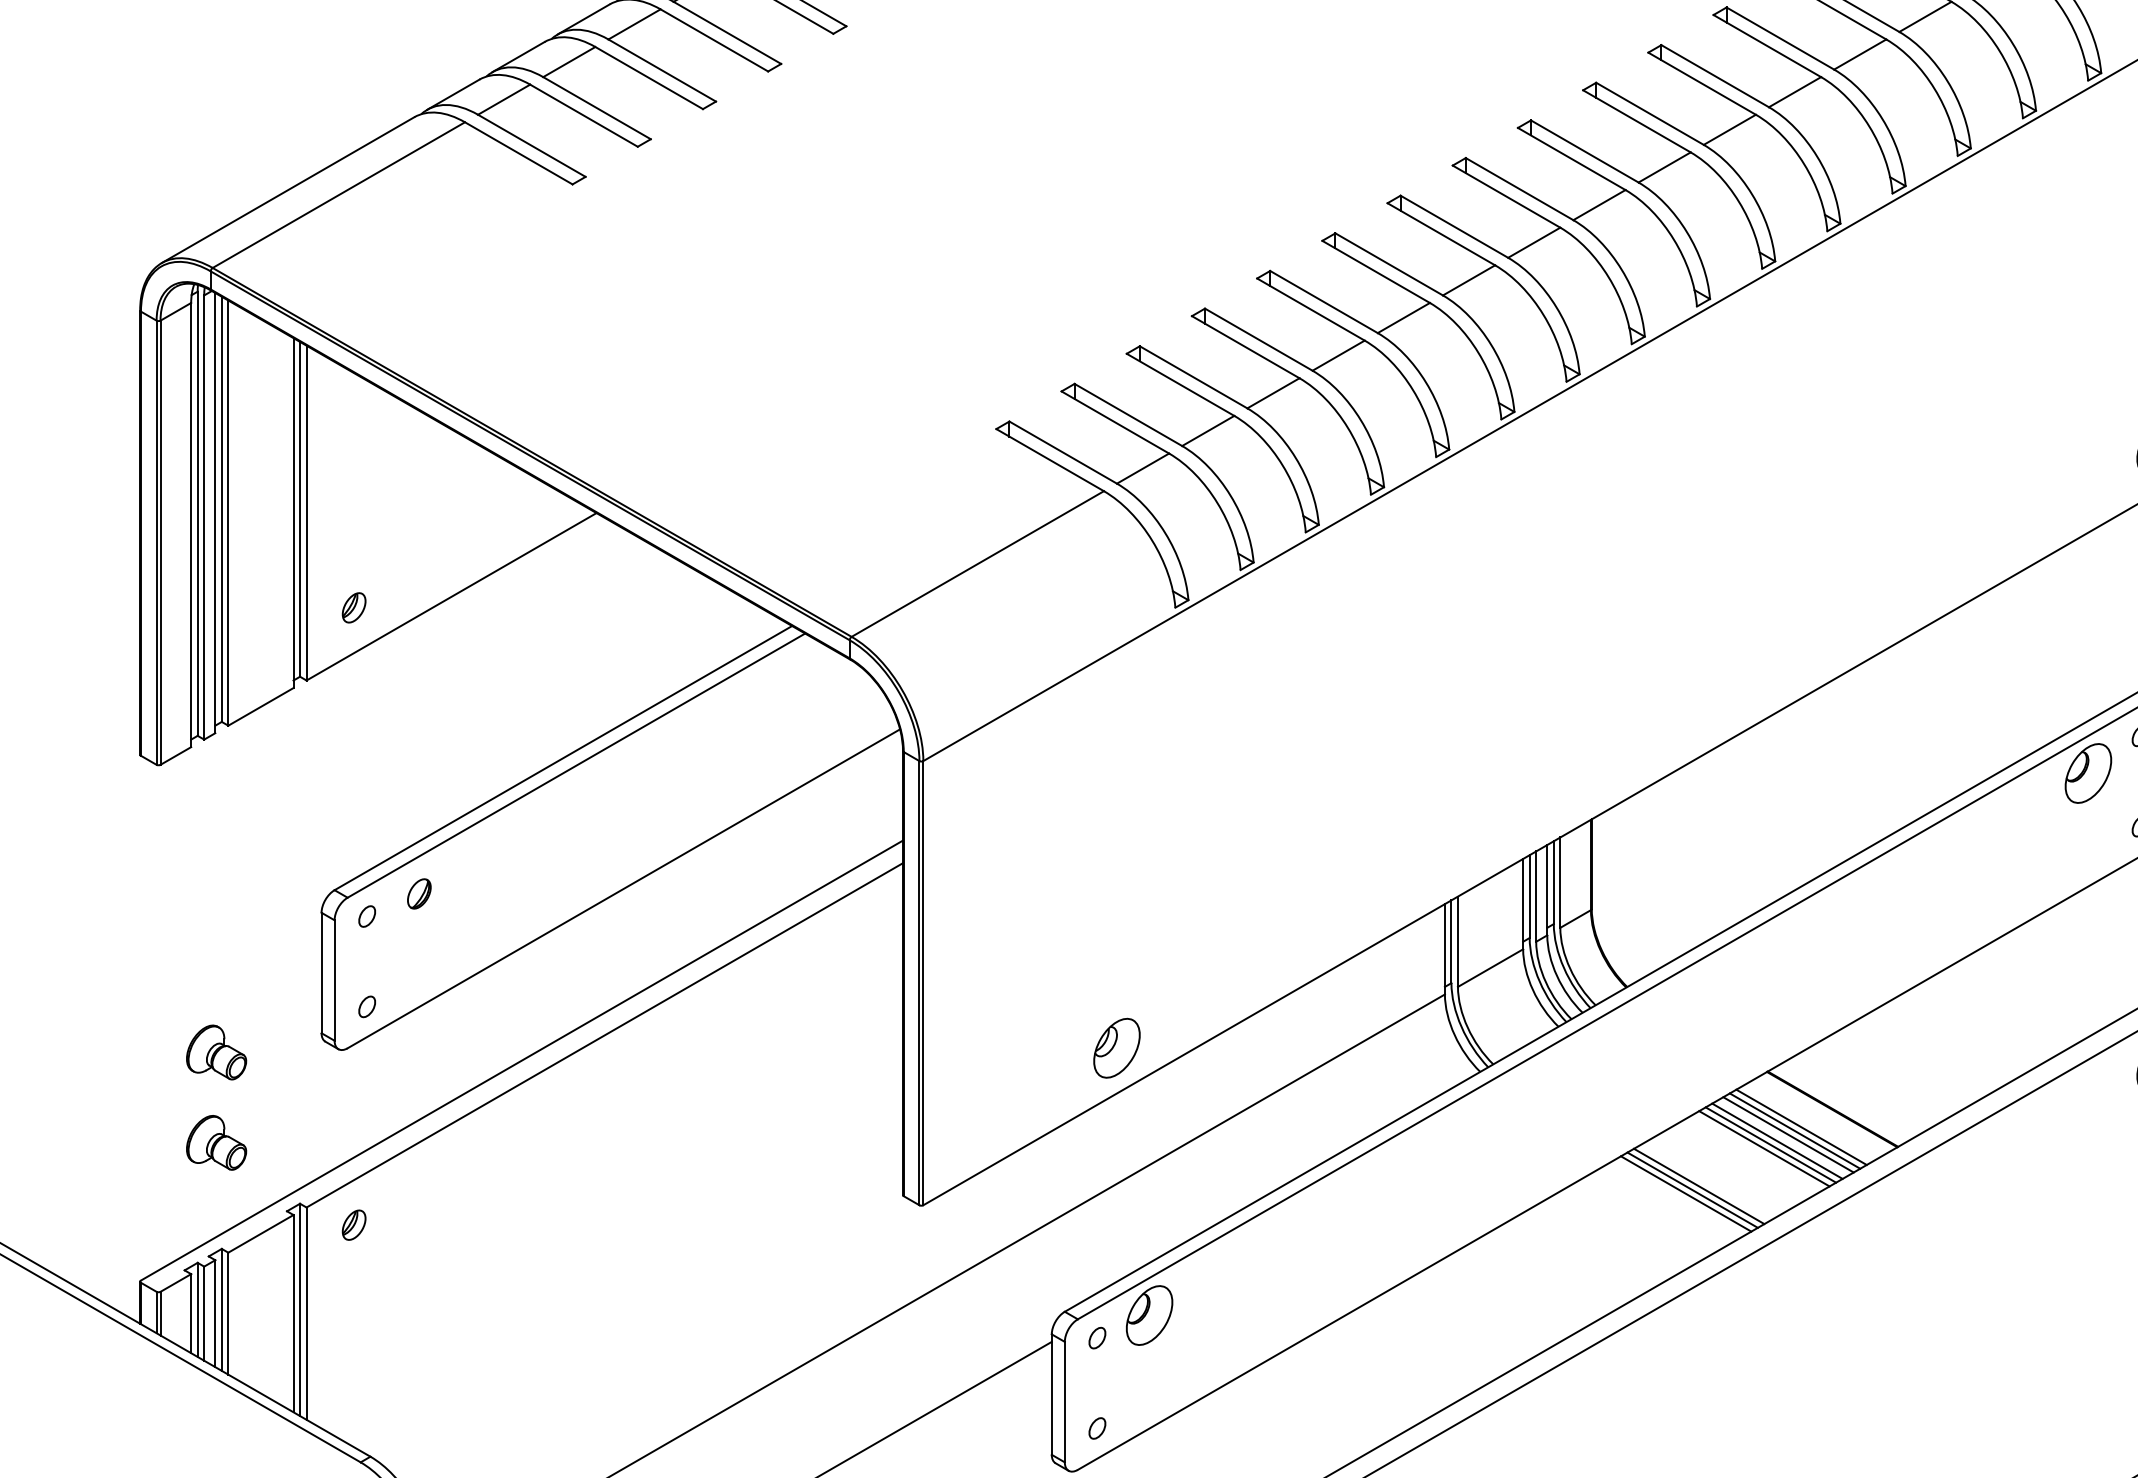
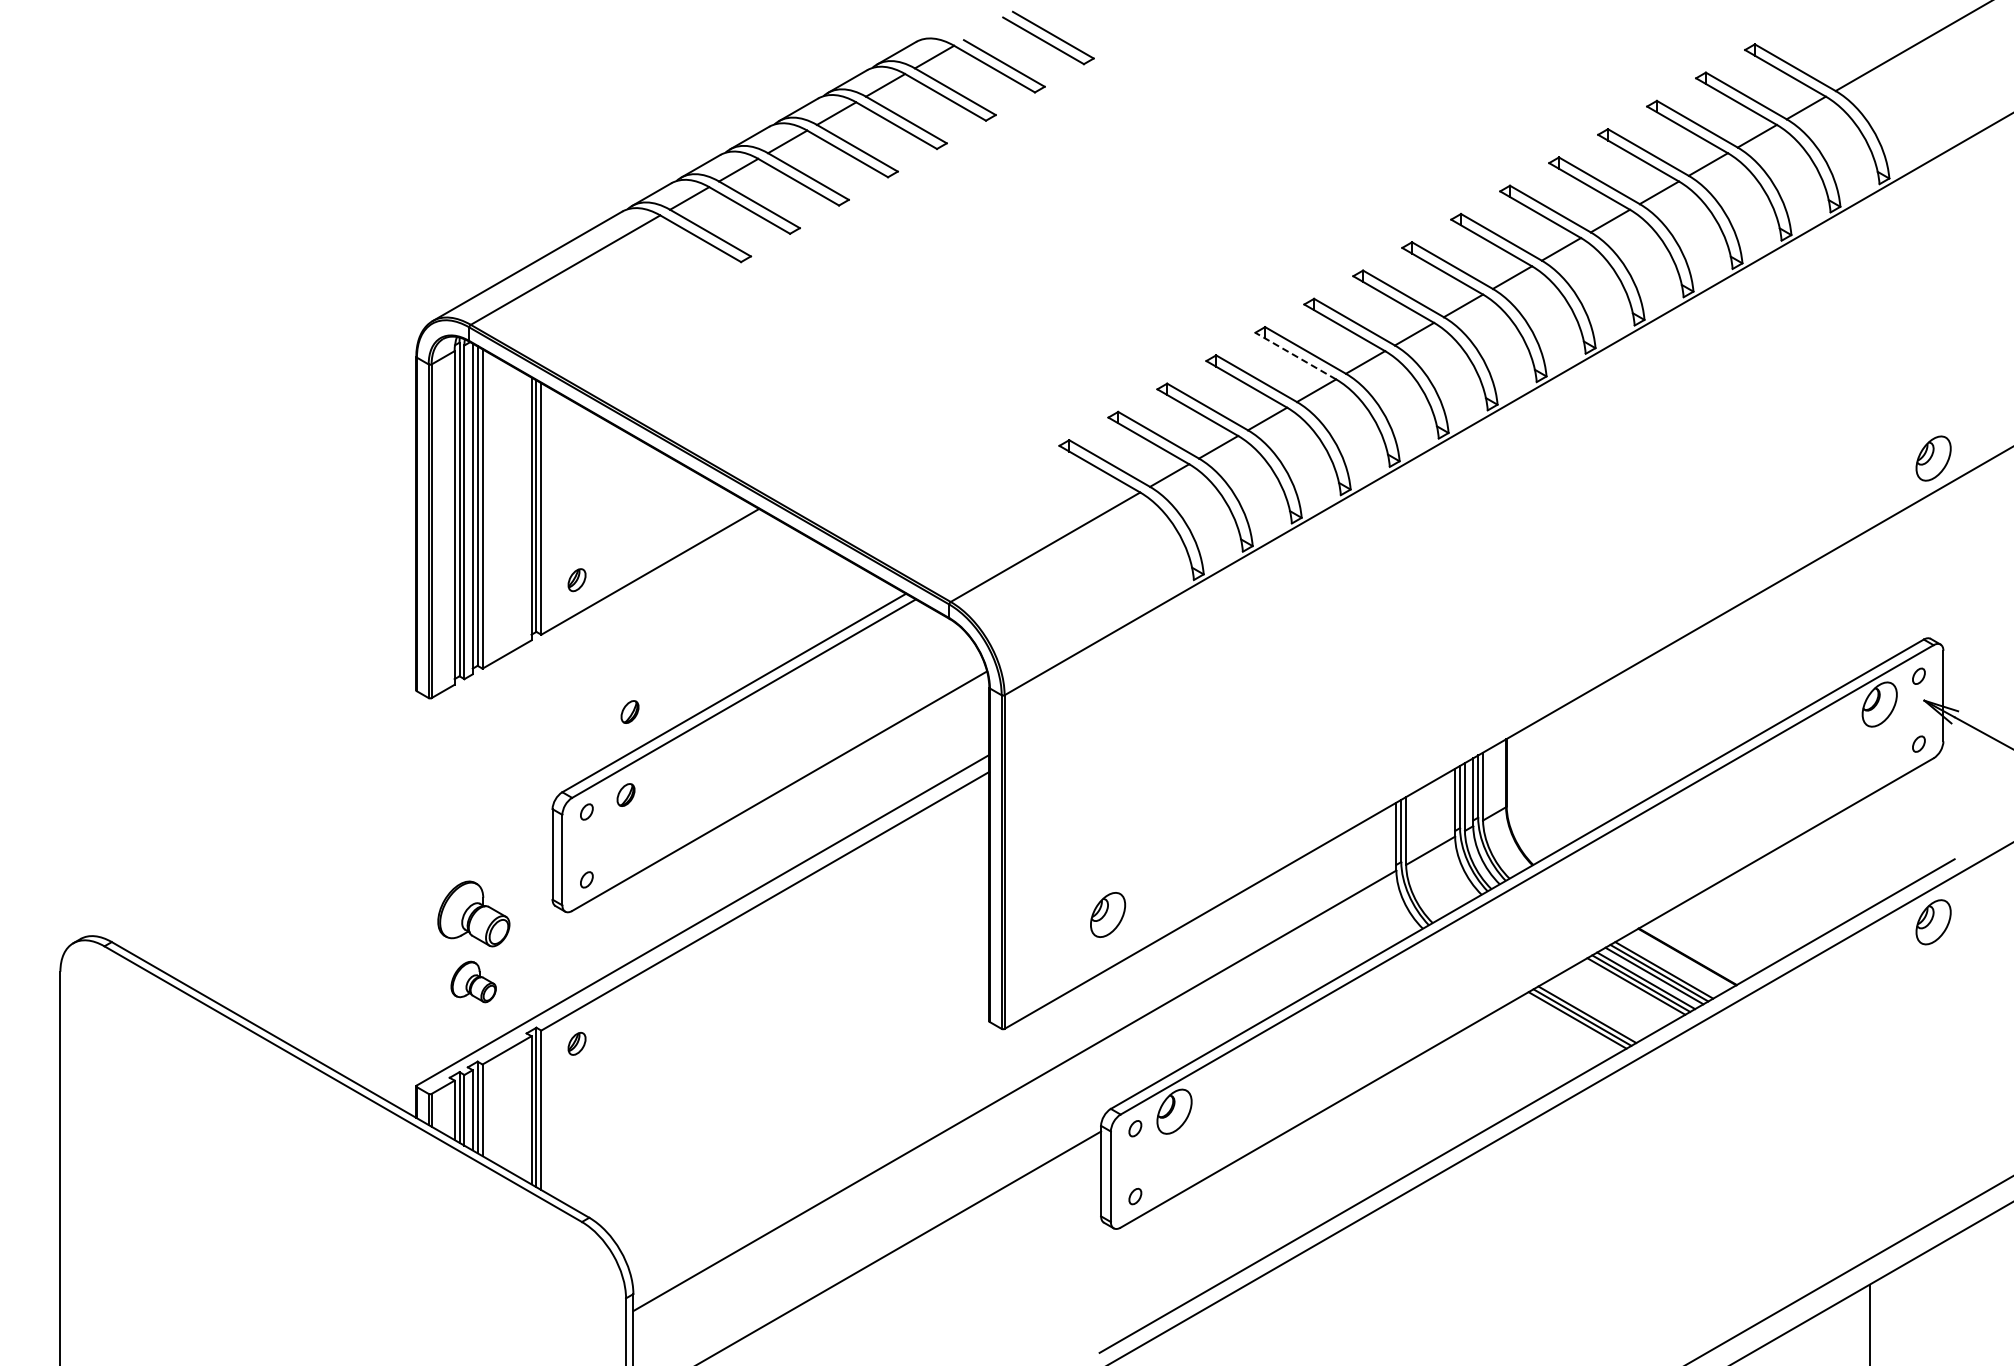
line: (1310, 310) -> (1295, 356), solid -> dashed
part: (423, 782) -> (629, 711), added
part: (1117, 1047) -> (1108, 914), moved
part: (216, 1052) -> (473, 914), size x1.6

